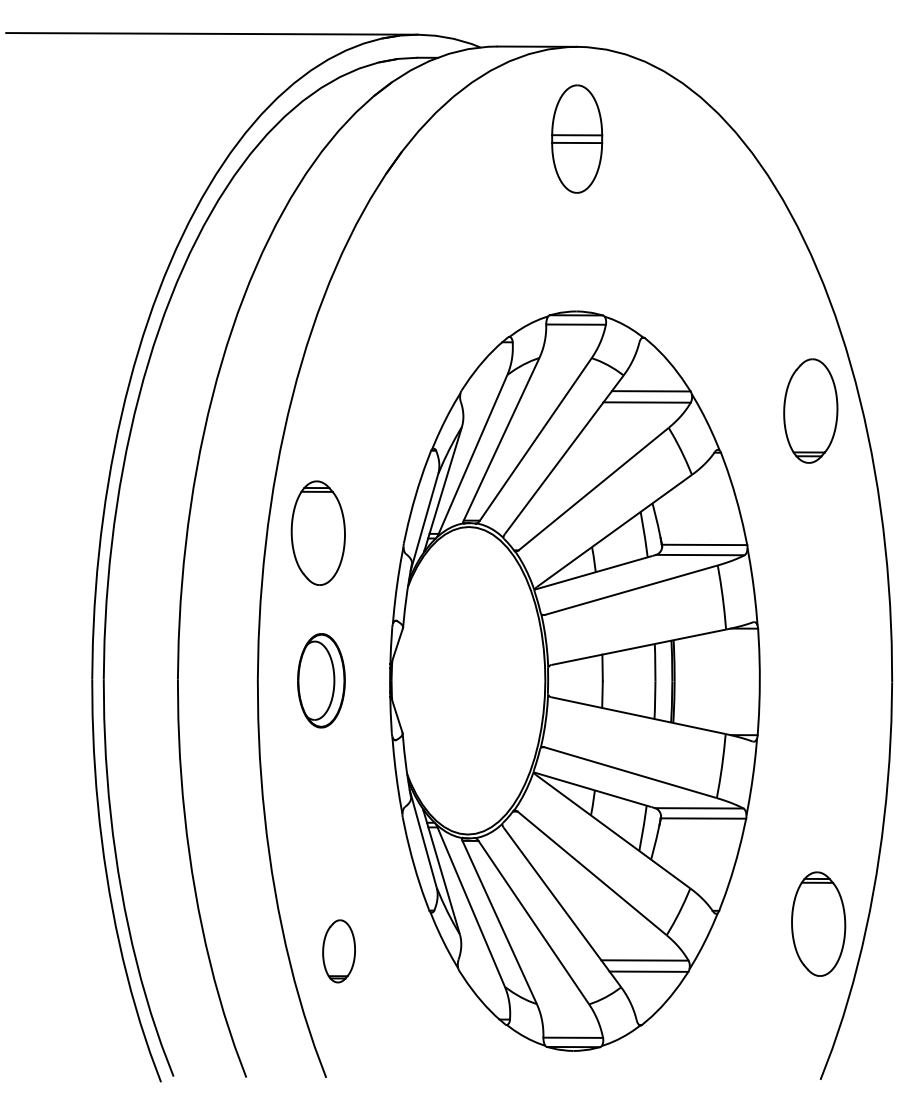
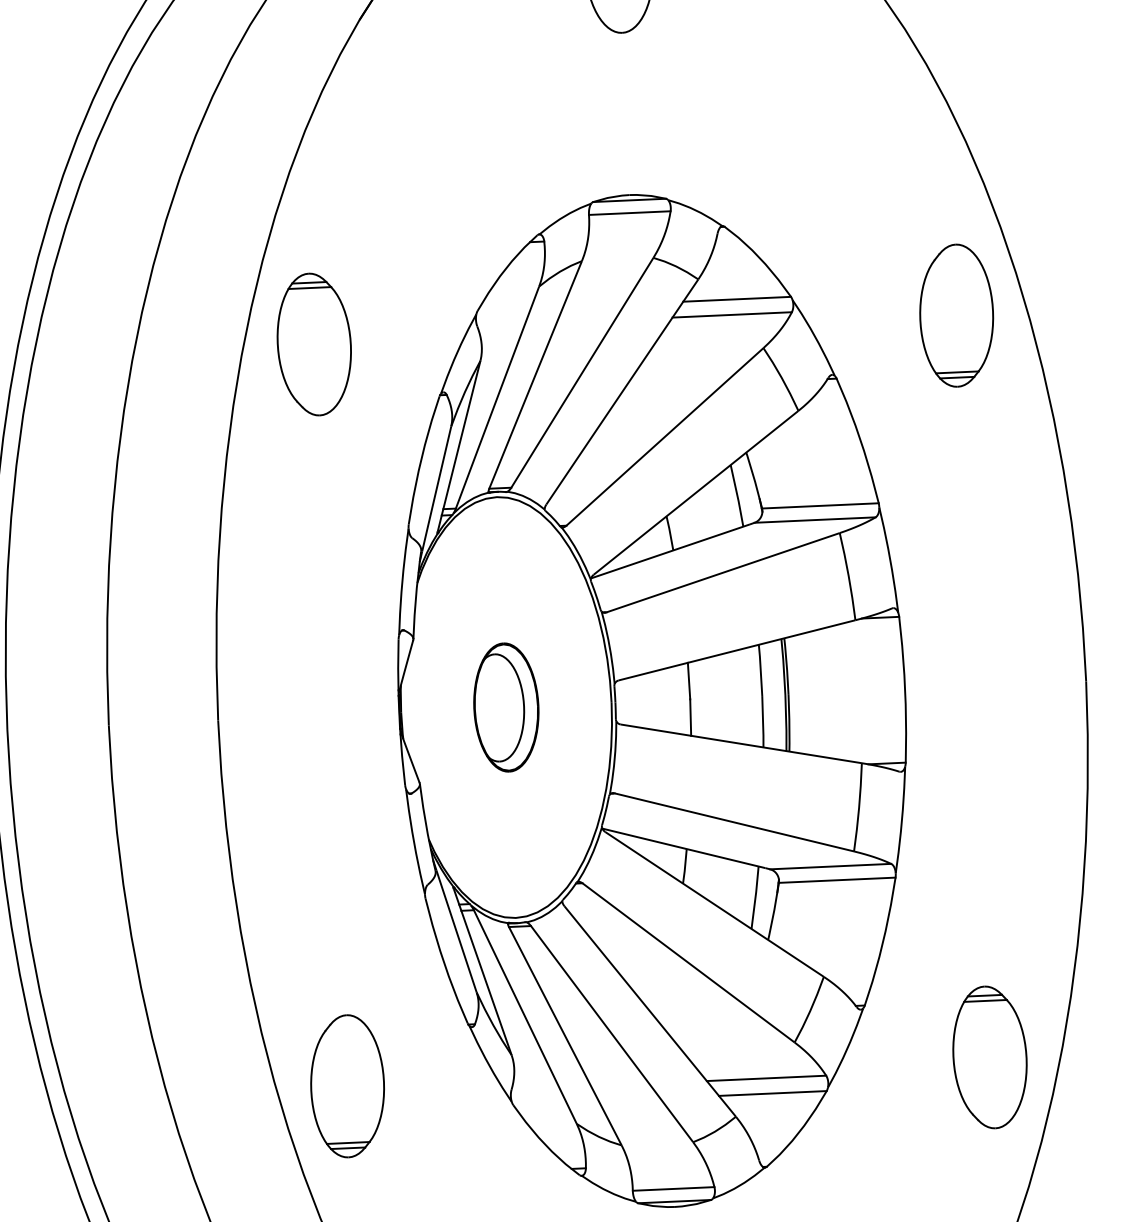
part: (317, 532) -> (313, 343), moved
part: (321, 680) -> (506, 707), moved
part: (818, 923) -> (989, 1056), moved
part: (338, 951) -> (346, 1086), size x1.67

